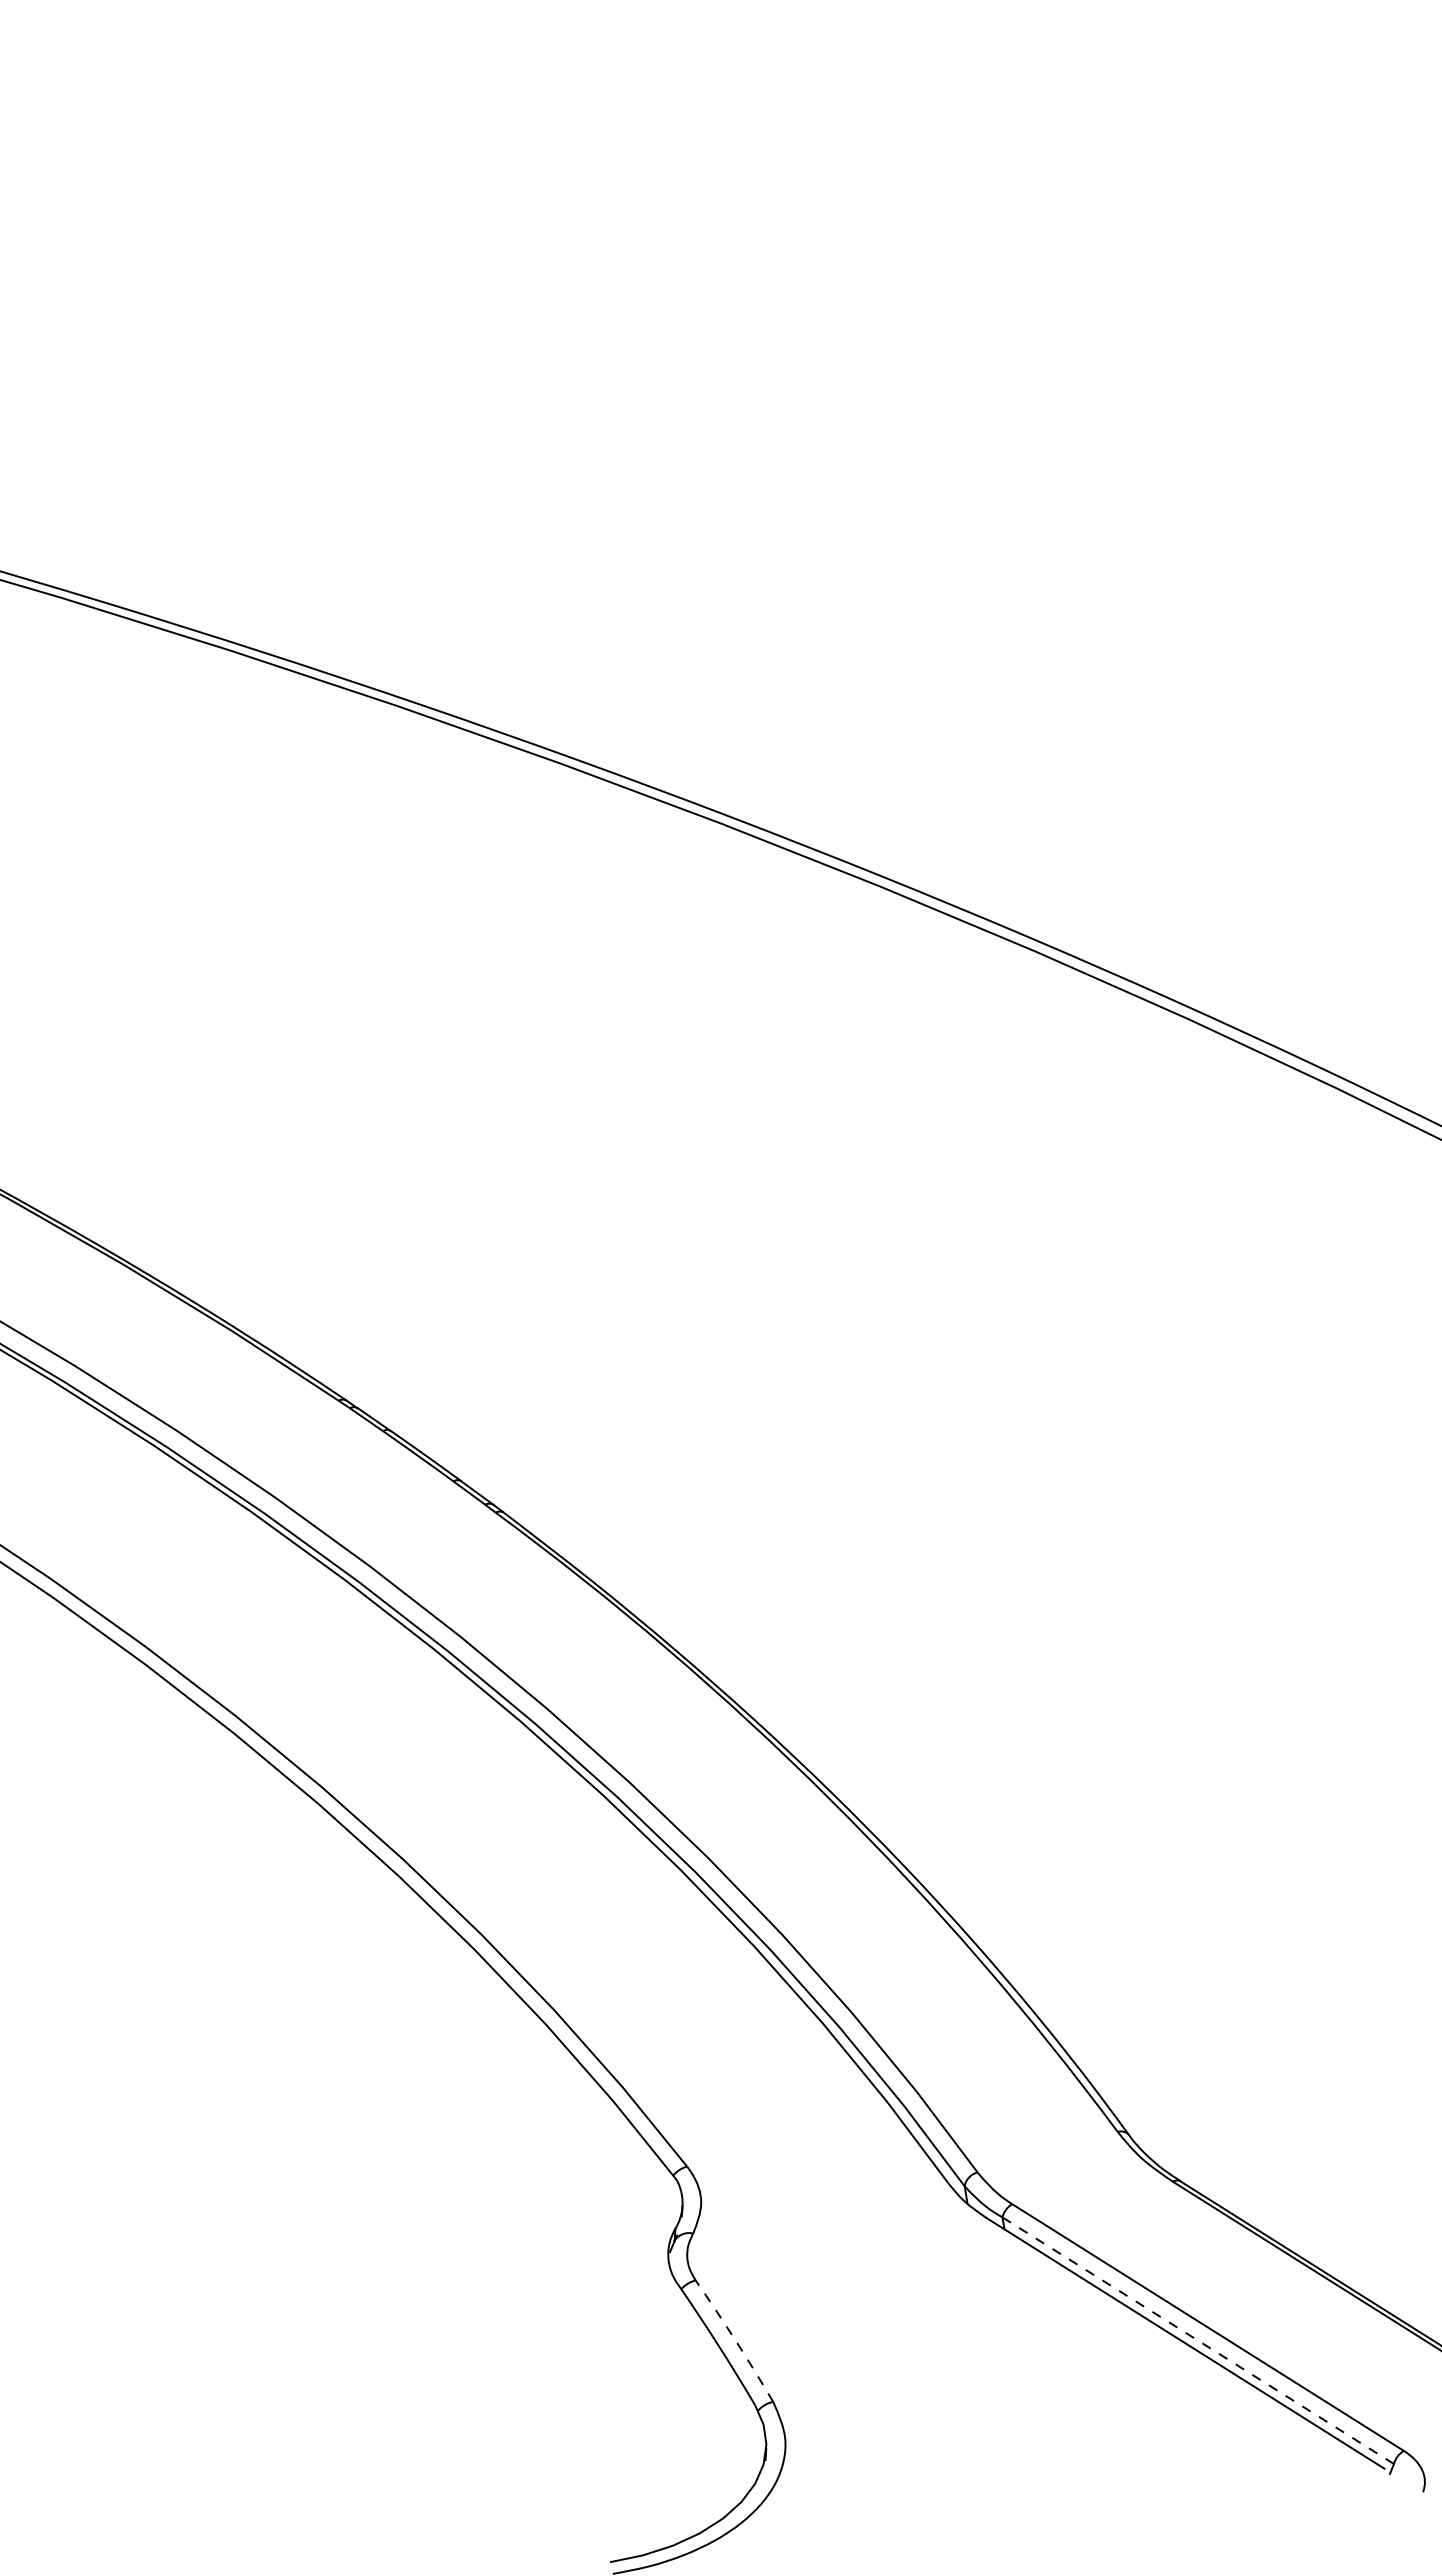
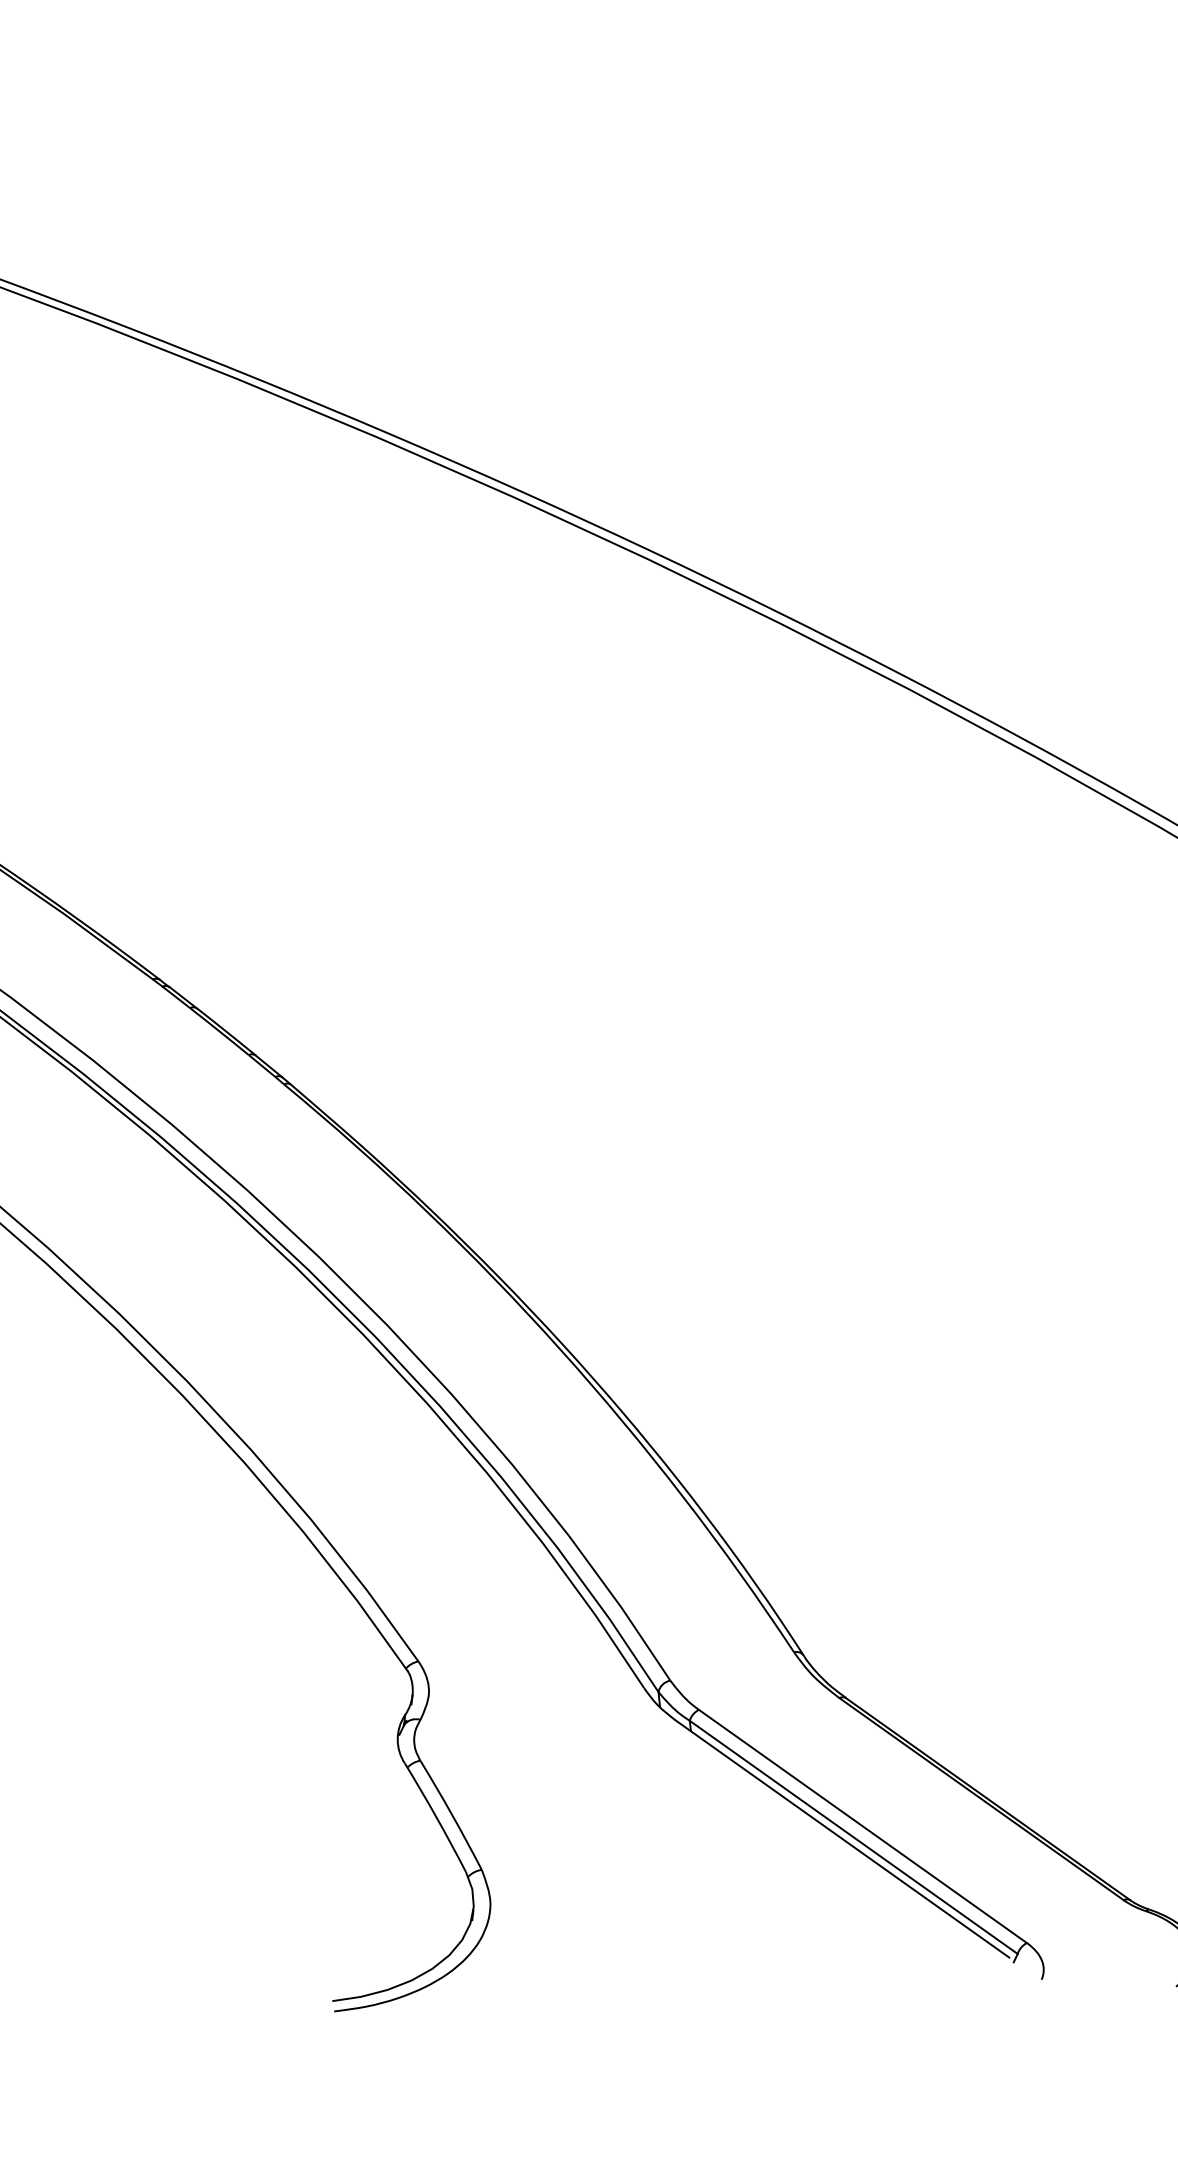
arc: (735, 2340) -> (452, 1814), dashed -> solid
line: (1197, 2340) -> (853, 1837), dashed -> solid

